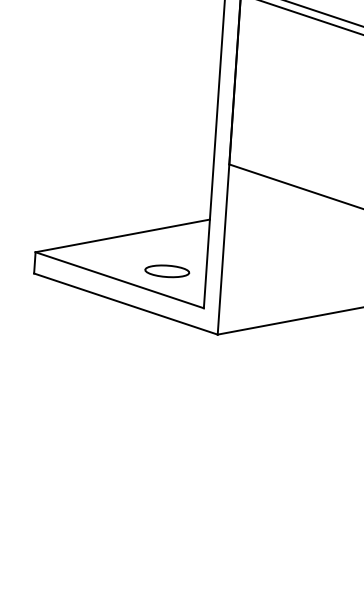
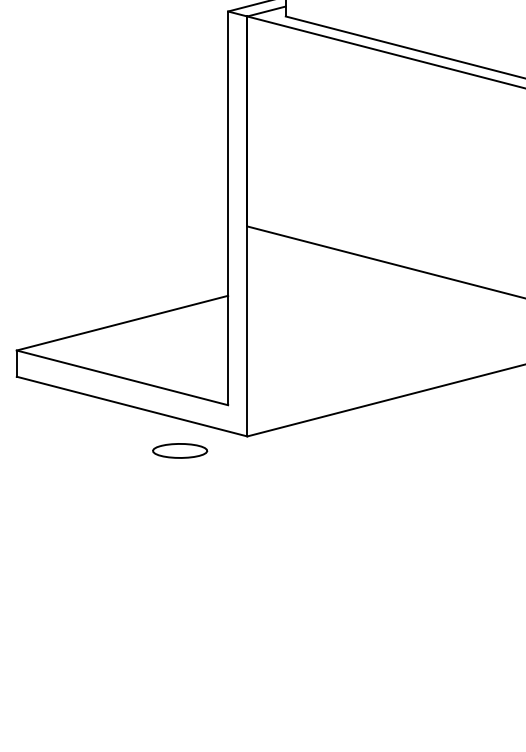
part: (167, 271) -> (180, 450), moved

